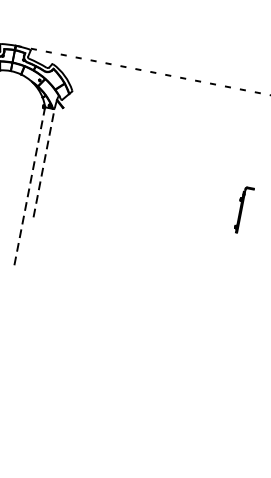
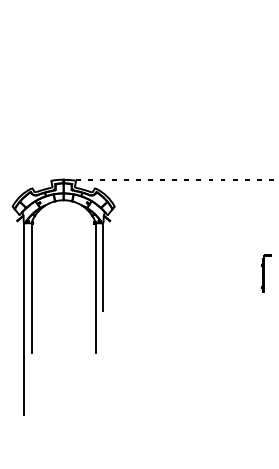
line: (44, 162) -> (103, 266), dashed -> solid
line: (29, 186) -> (95, 287), dashed -> solid

